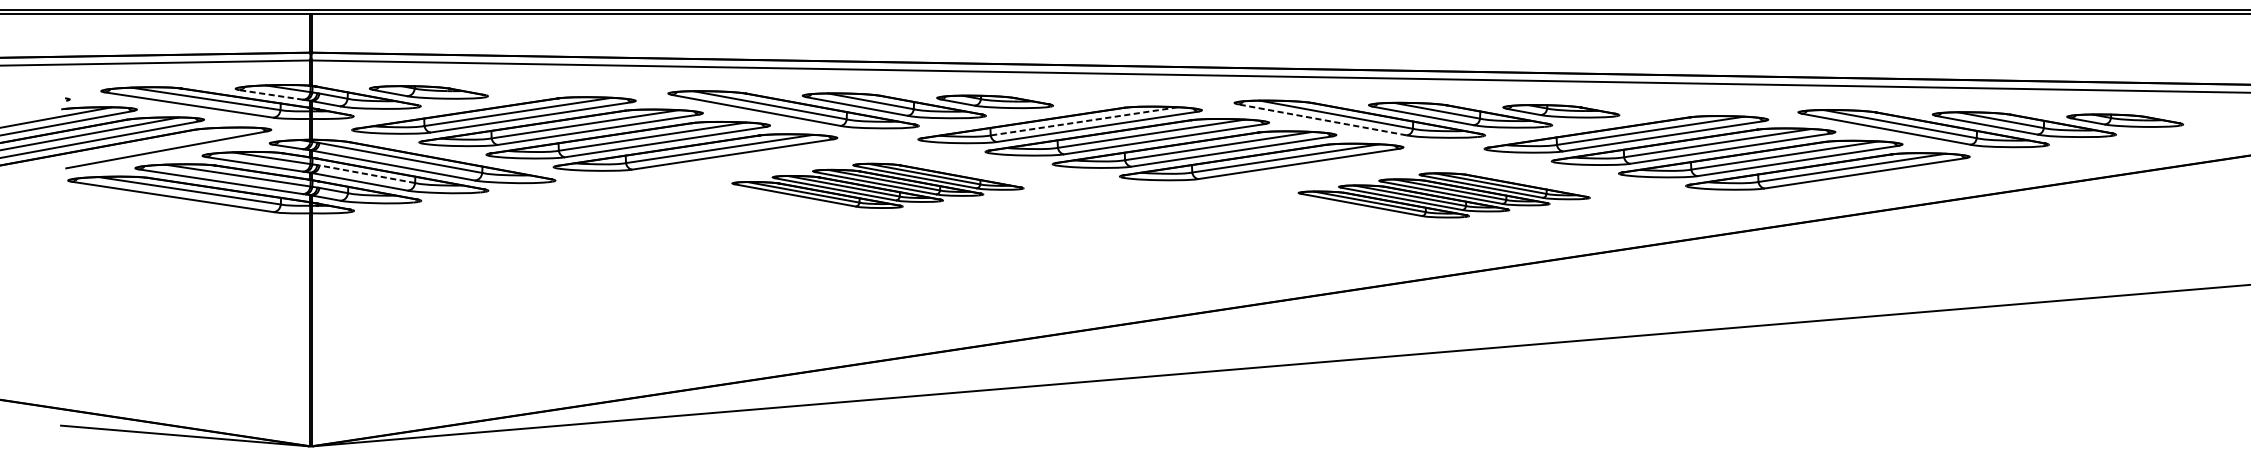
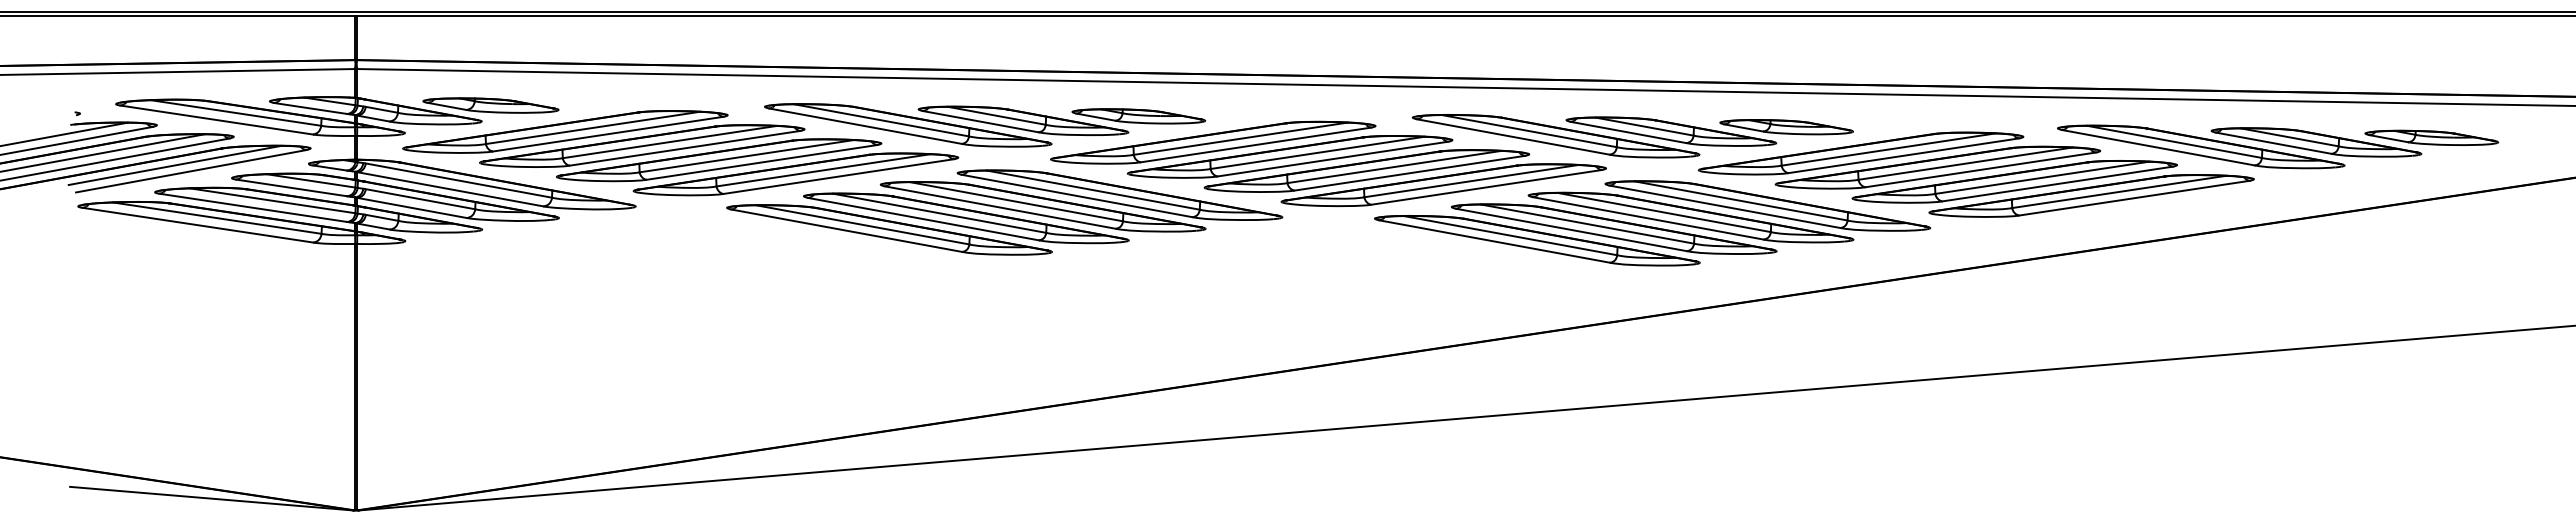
line: (271, 94) -> (310, 108), dashed -> solid
line: (1322, 119) -> (1513, 136), dashed -> solid
line: (1083, 121) -> (1240, 138), dashed -> solid
line: (152, 144) -> (174, 165), added
line: (367, 174) -> (420, 199), dashed -> solid
part: (877, 185) -> (1004, 212), size x1.67
part: (1444, 195) -> (1652, 223), size x1.67

